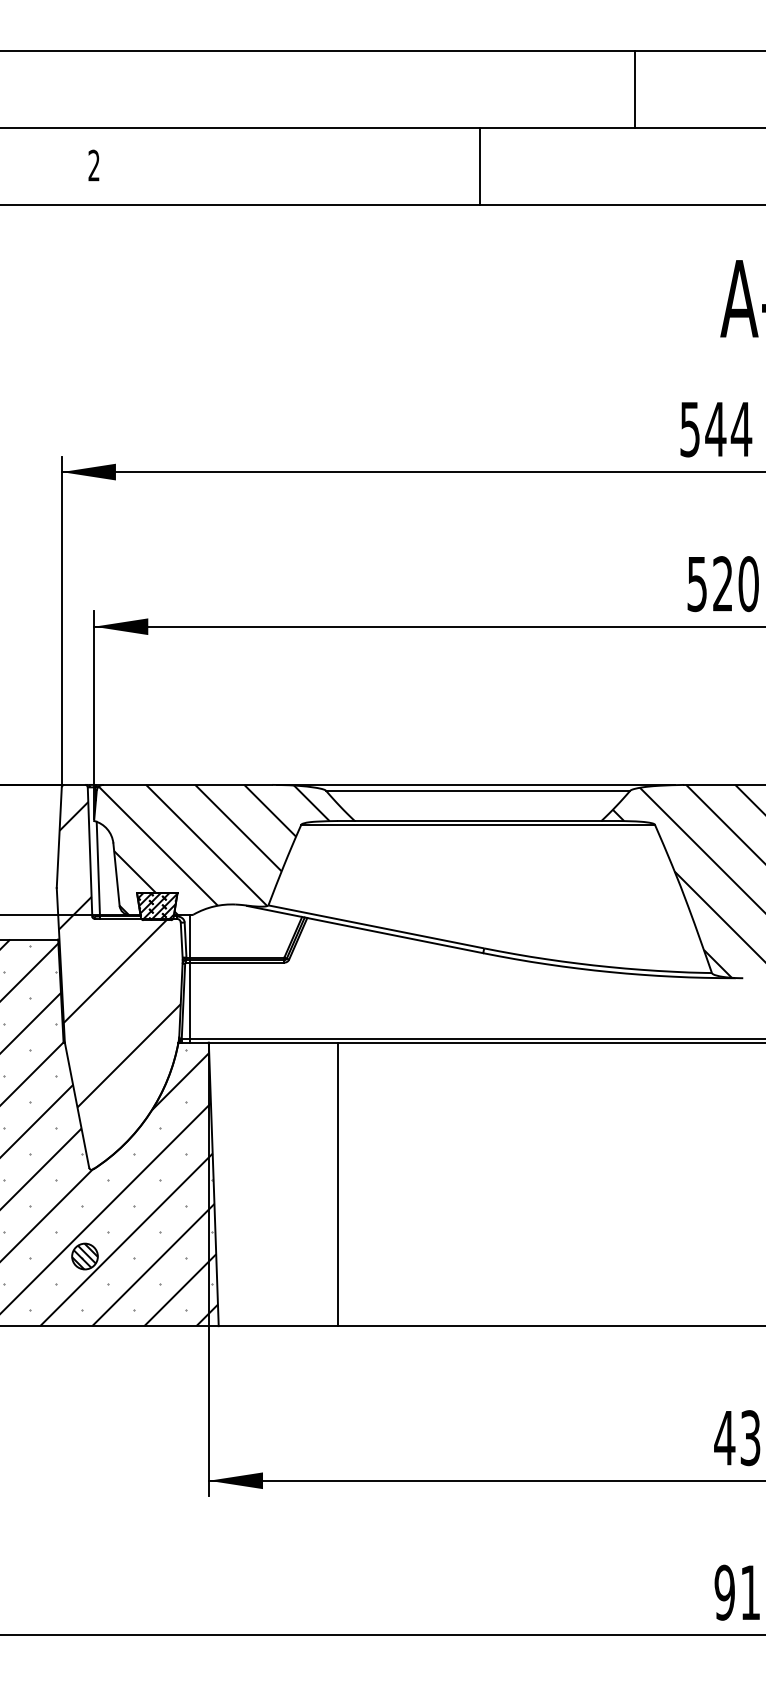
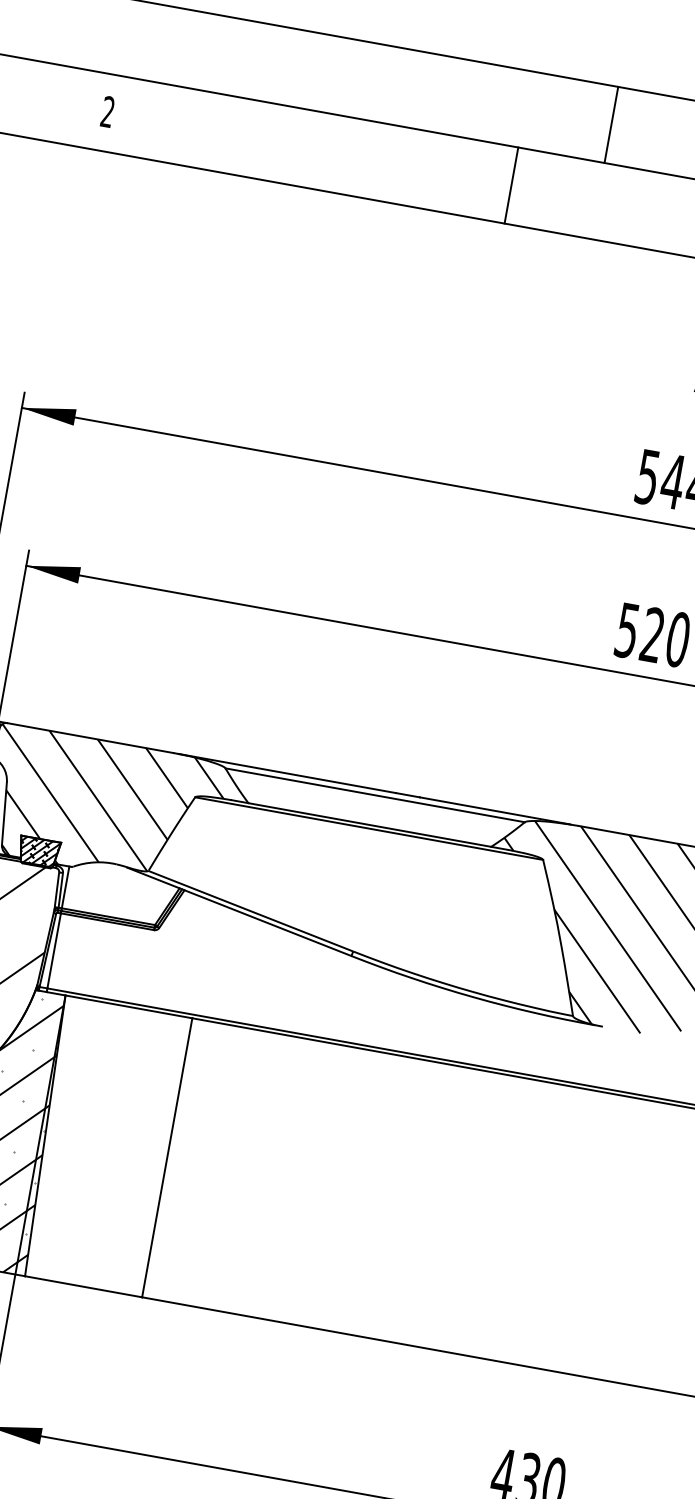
line: (634, 88) -> (611, 124), moved
line: (480, 166) -> (511, 185), moved

